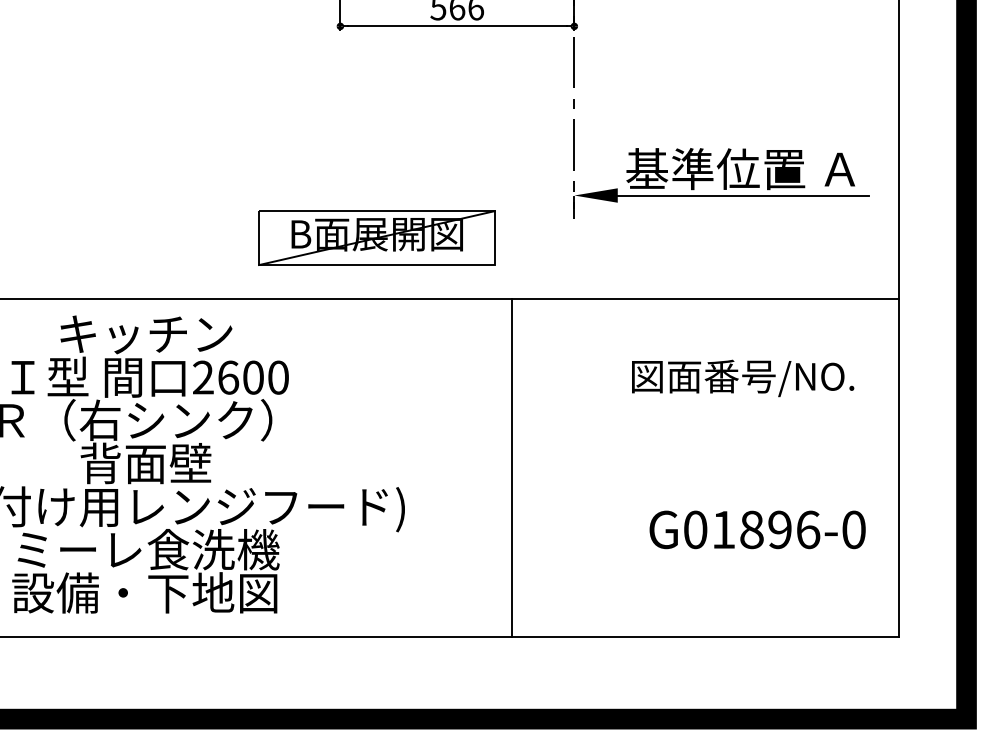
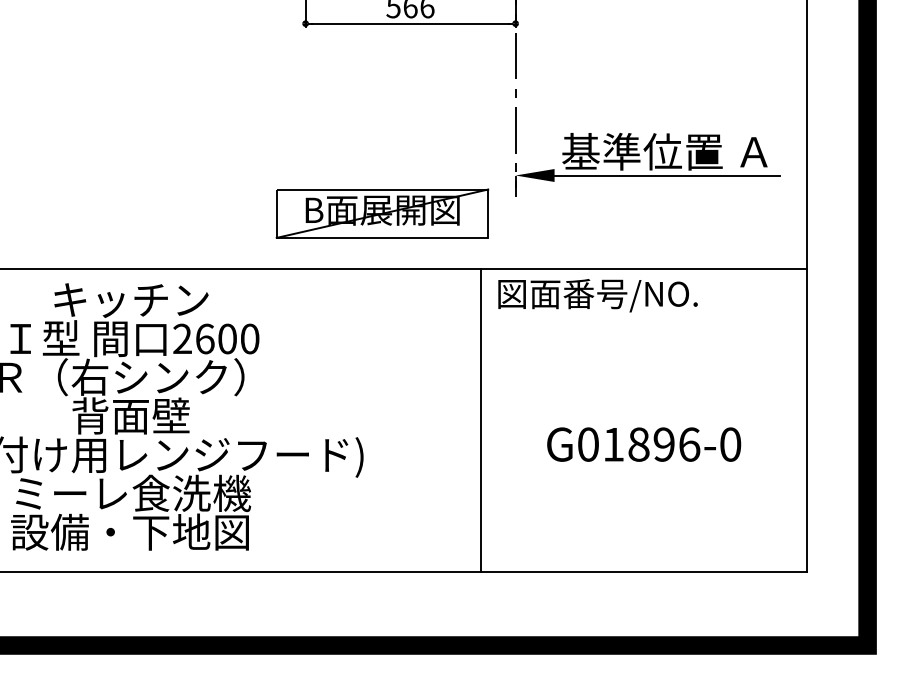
part: (377, 237) -> (382, 213), moved
text: (742, 378) -> (597, 295), moved
line: (511, 467) -> (480, 419), moved
text: (758, 529) -> (644, 444), moved

